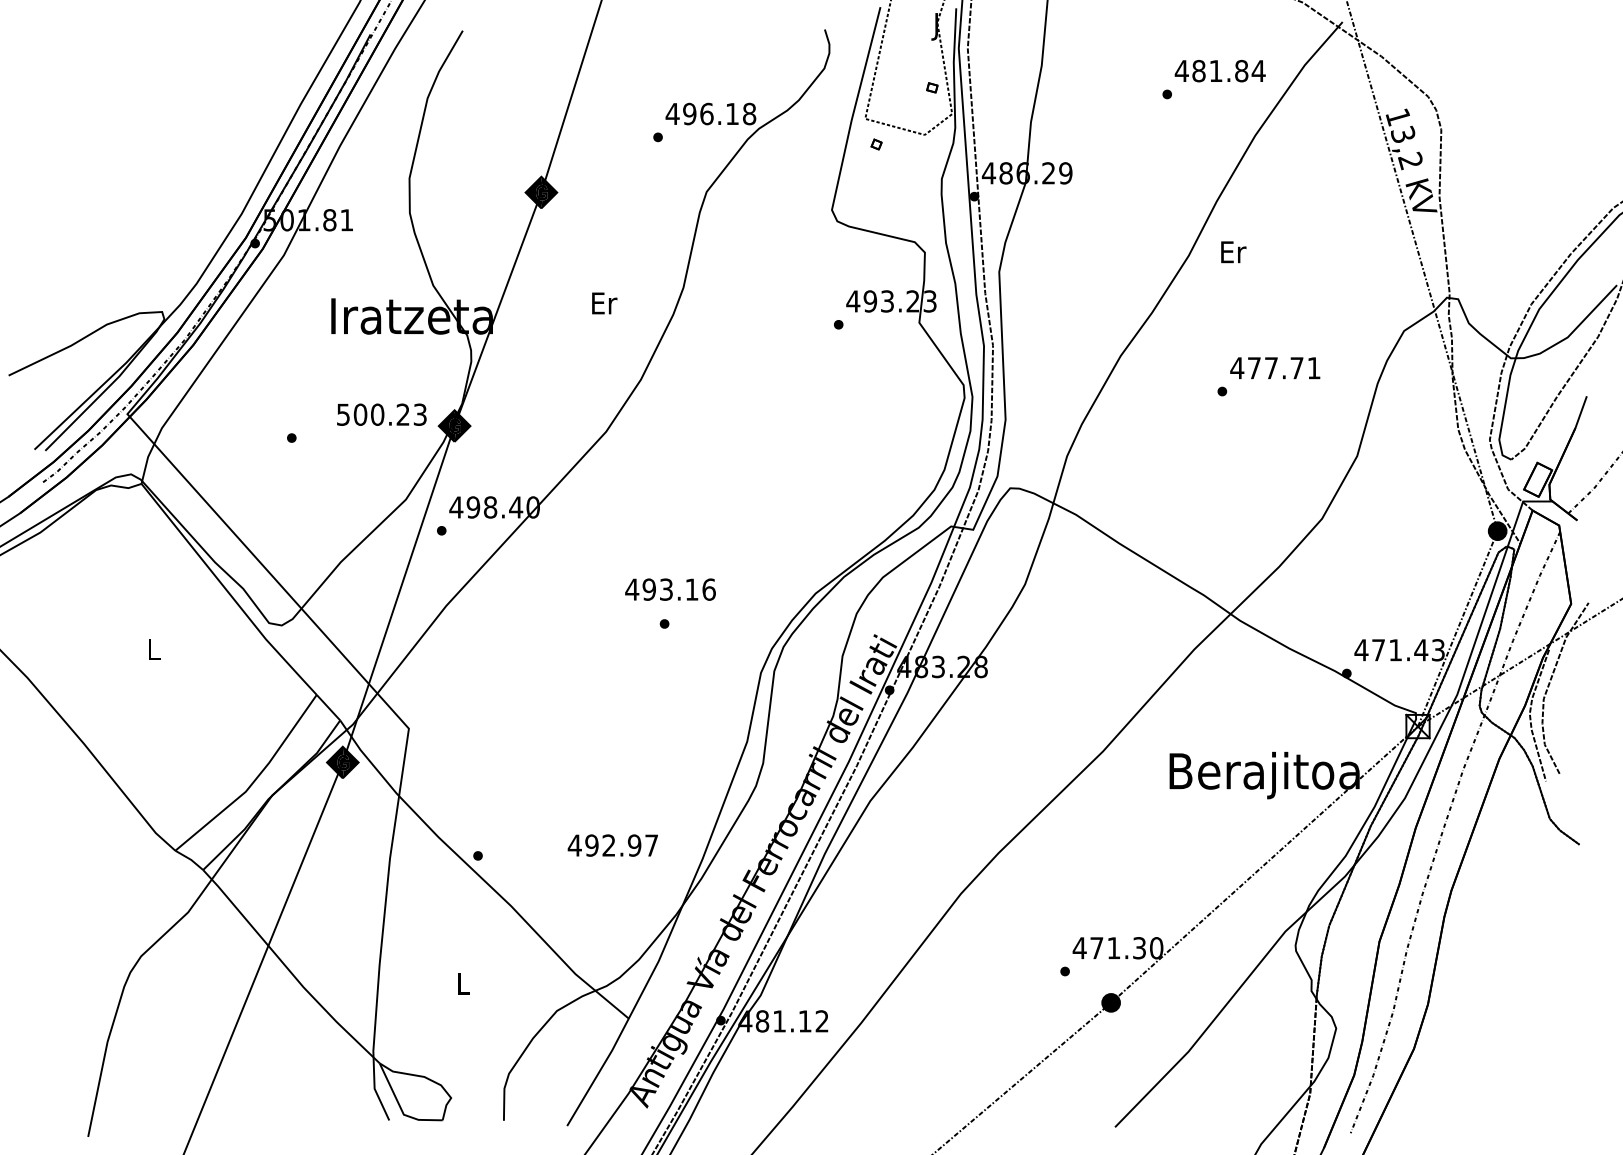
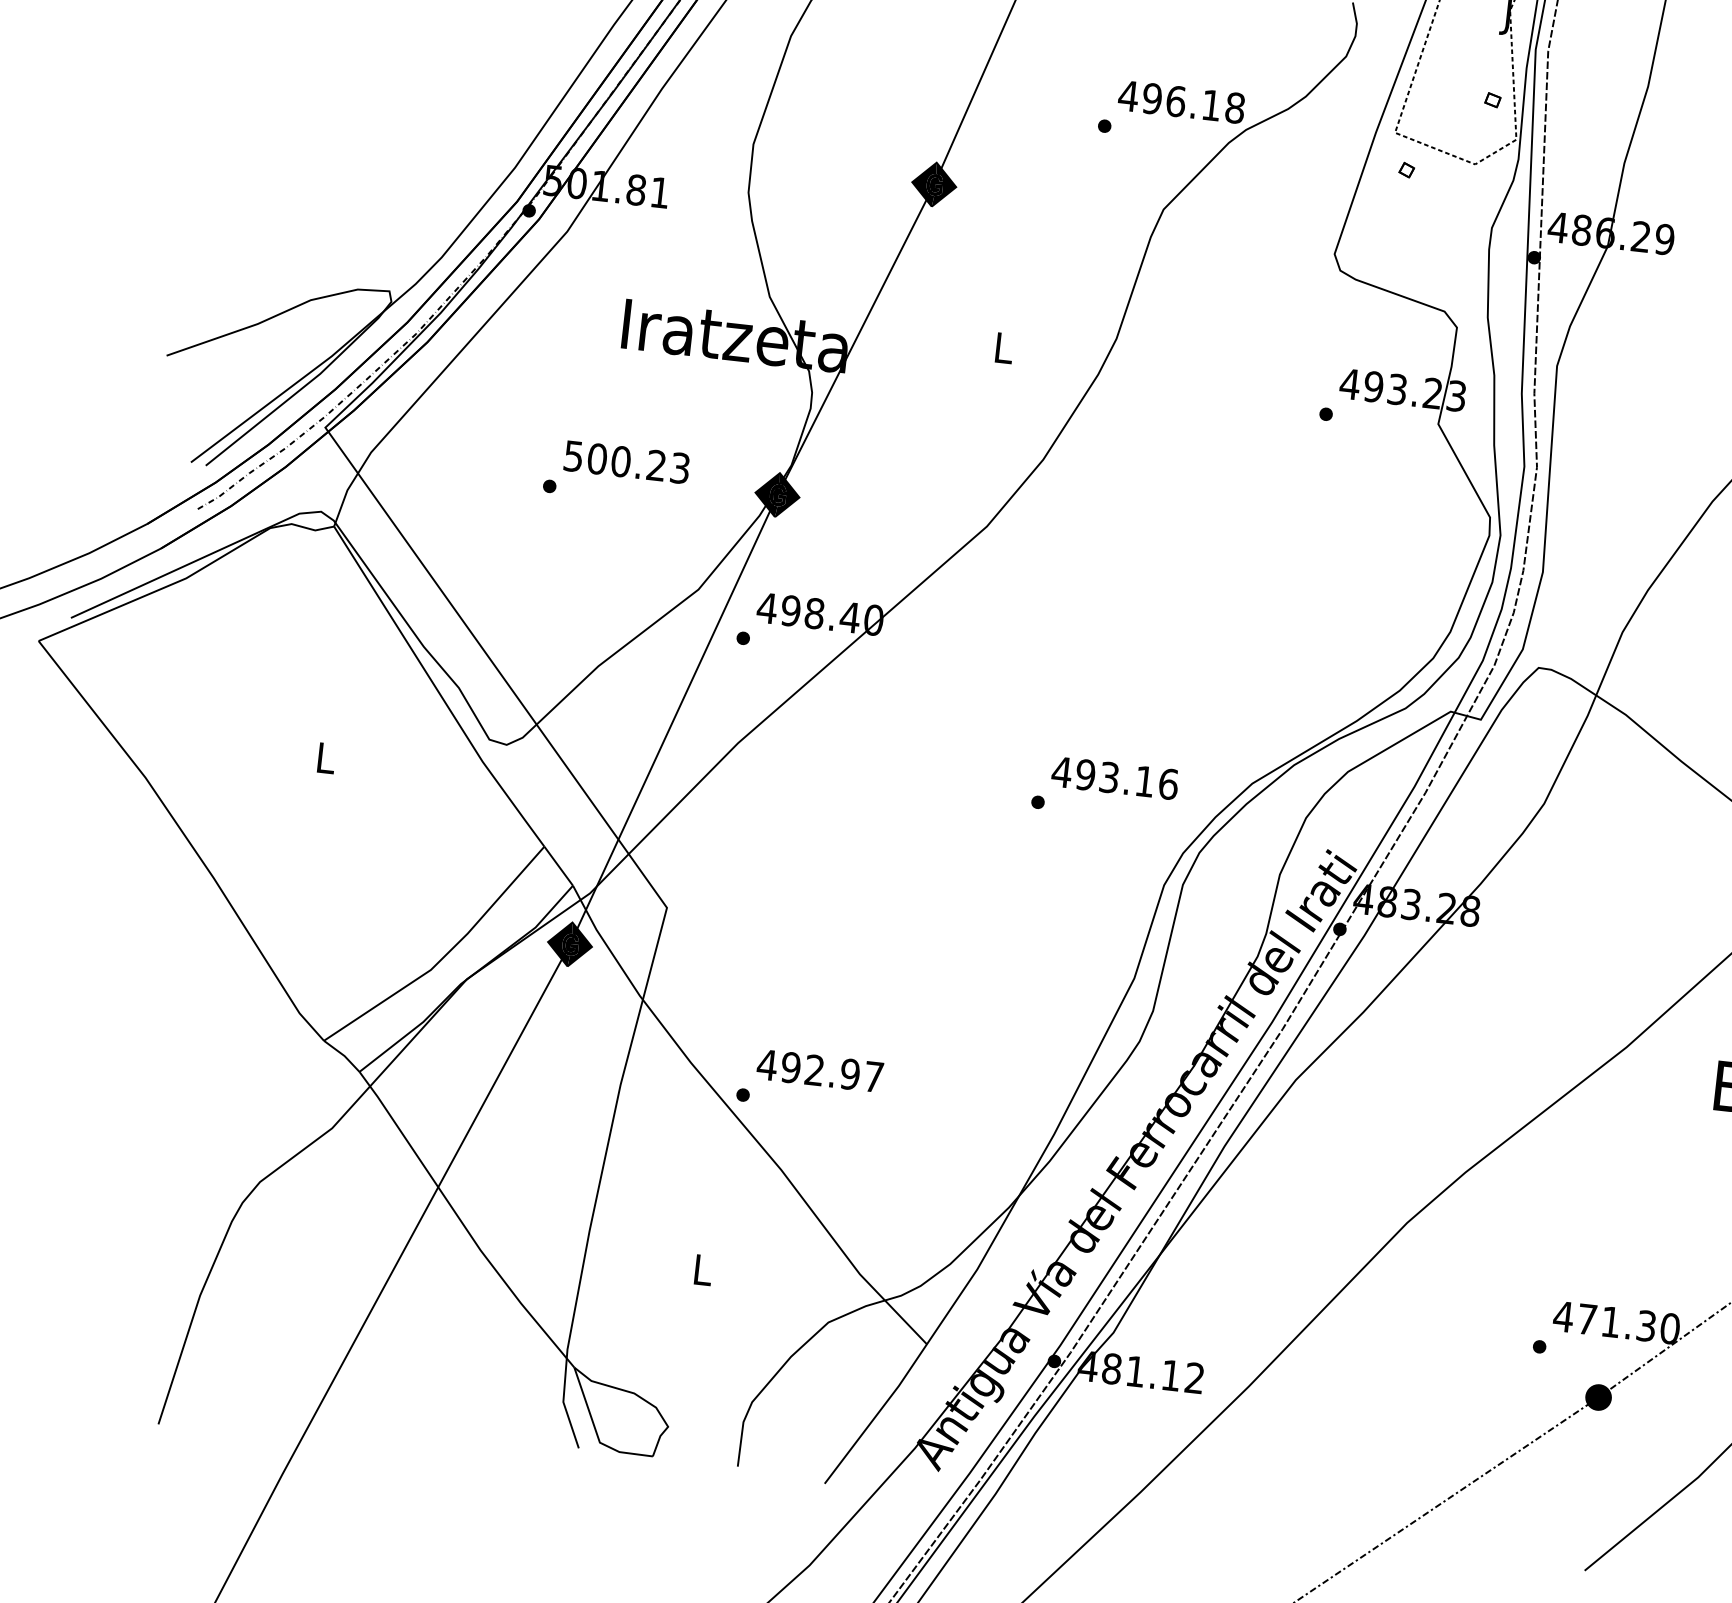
text: (604, 303) -> (1004, 348), Er -> L
text: (381, 414) -> (626, 461), moved
text: (670, 589) -> (1115, 778), moved
text: (612, 845) -> (819, 1070), moved

